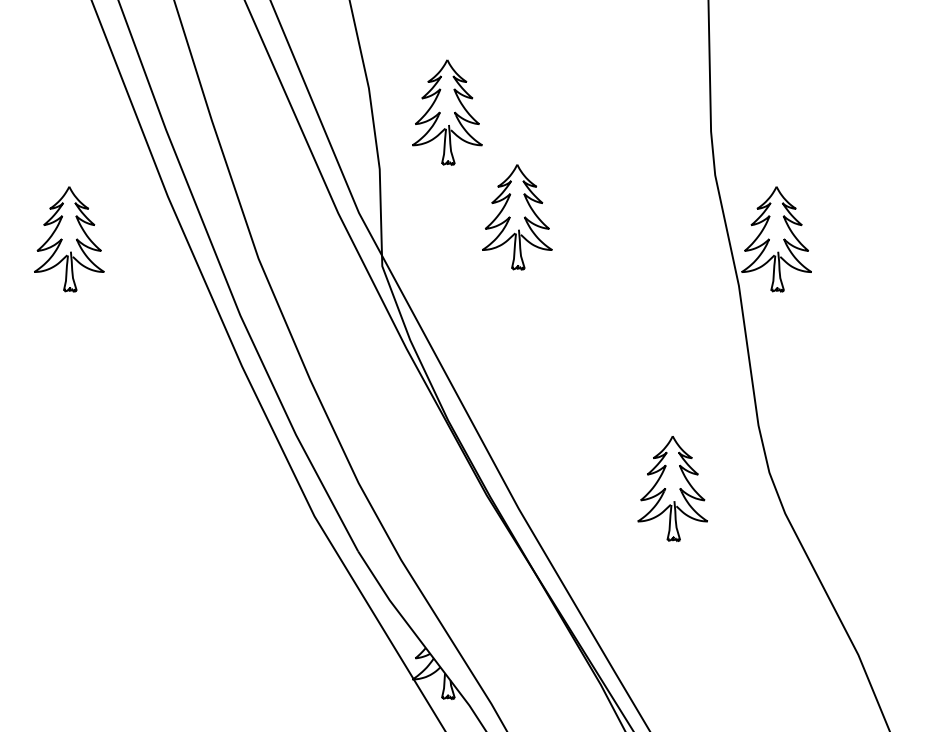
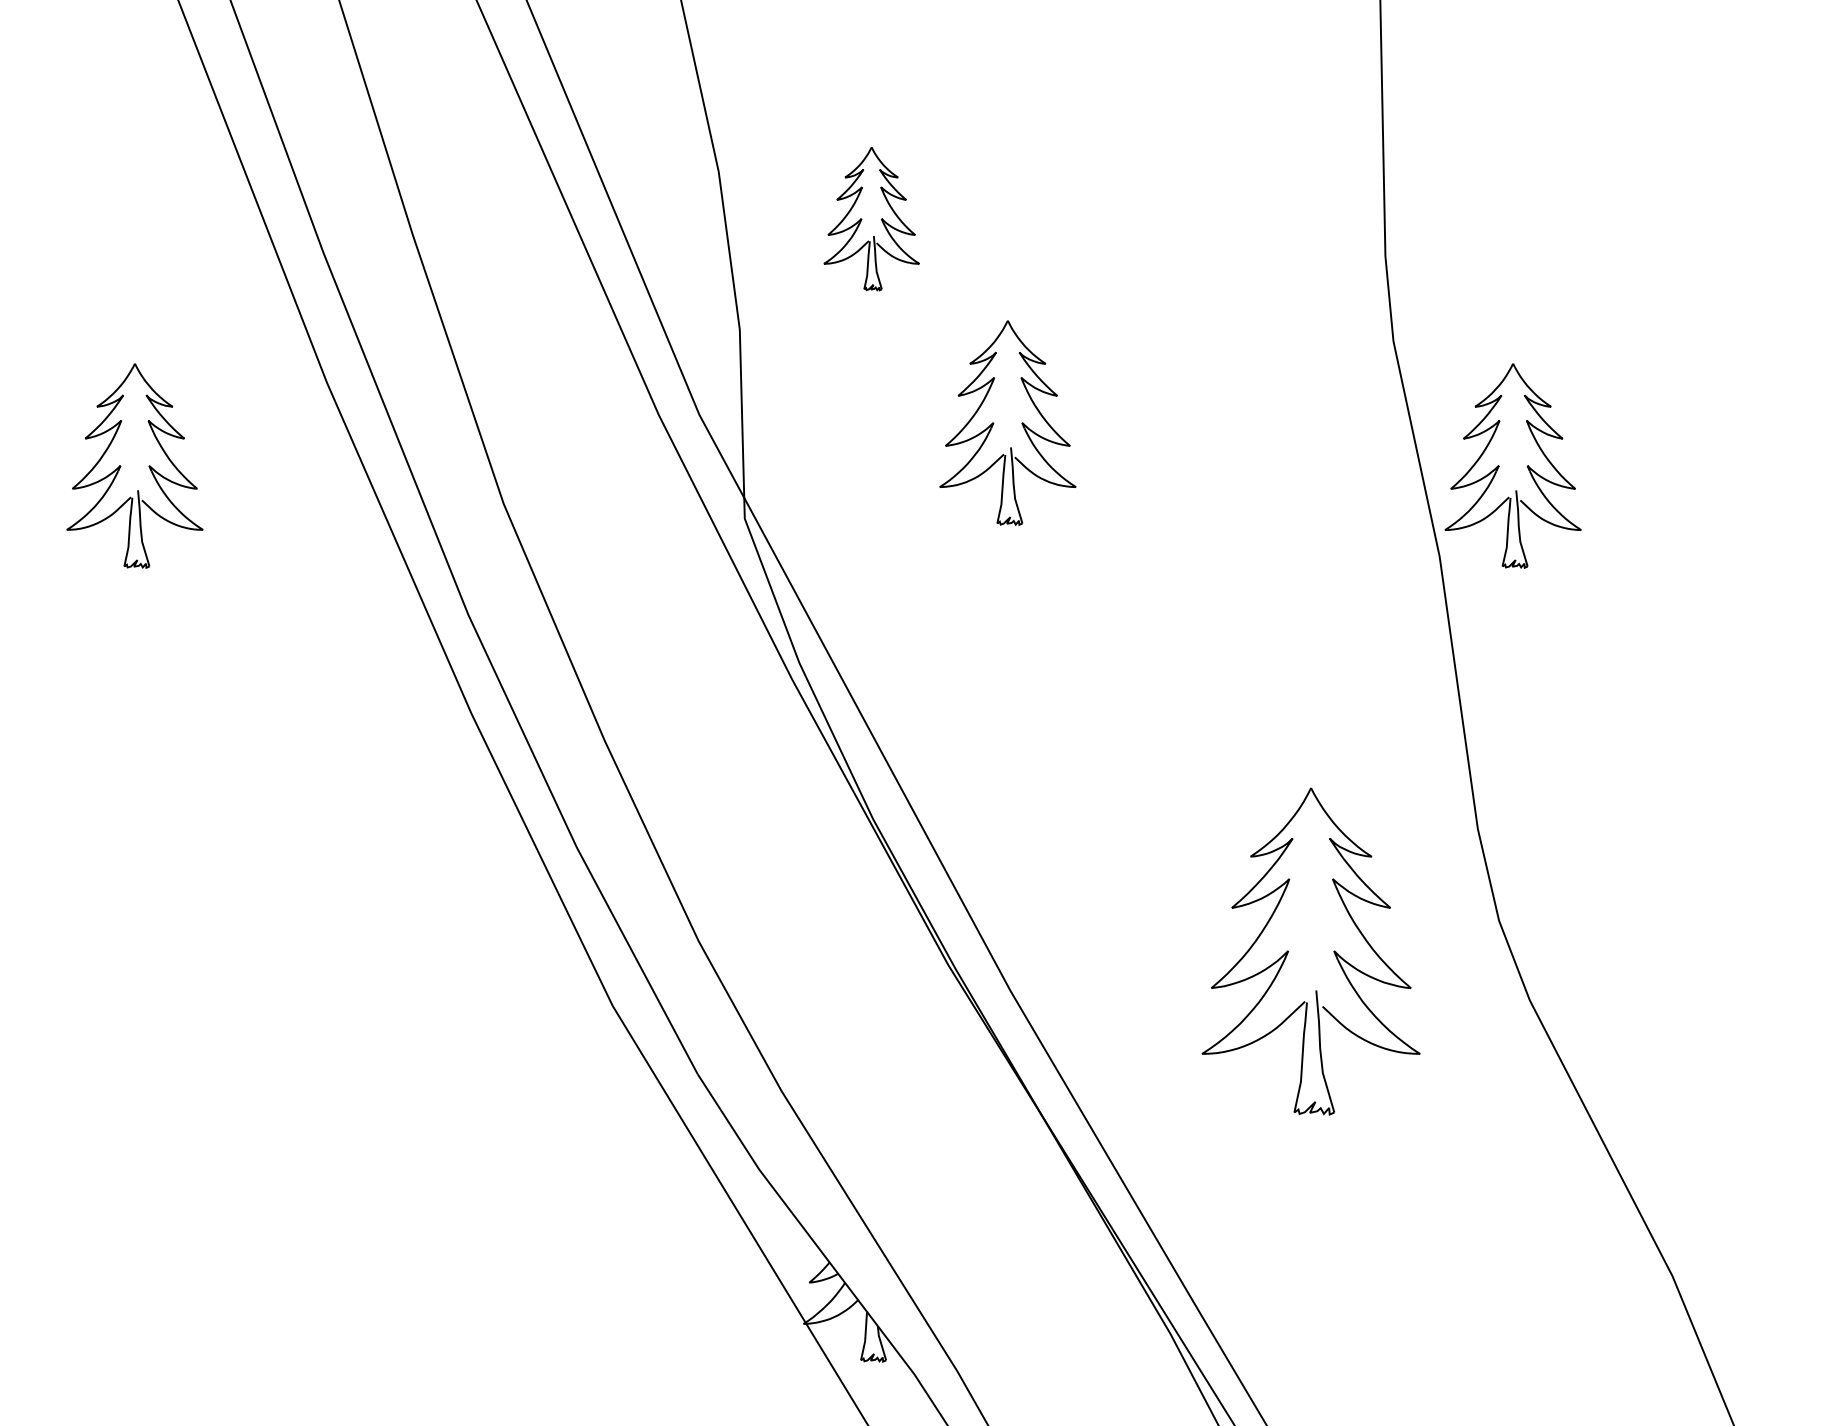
part: (447, 112) -> (871, 219), size x0.7
part: (672, 488) -> (1310, 951), size x1.6

